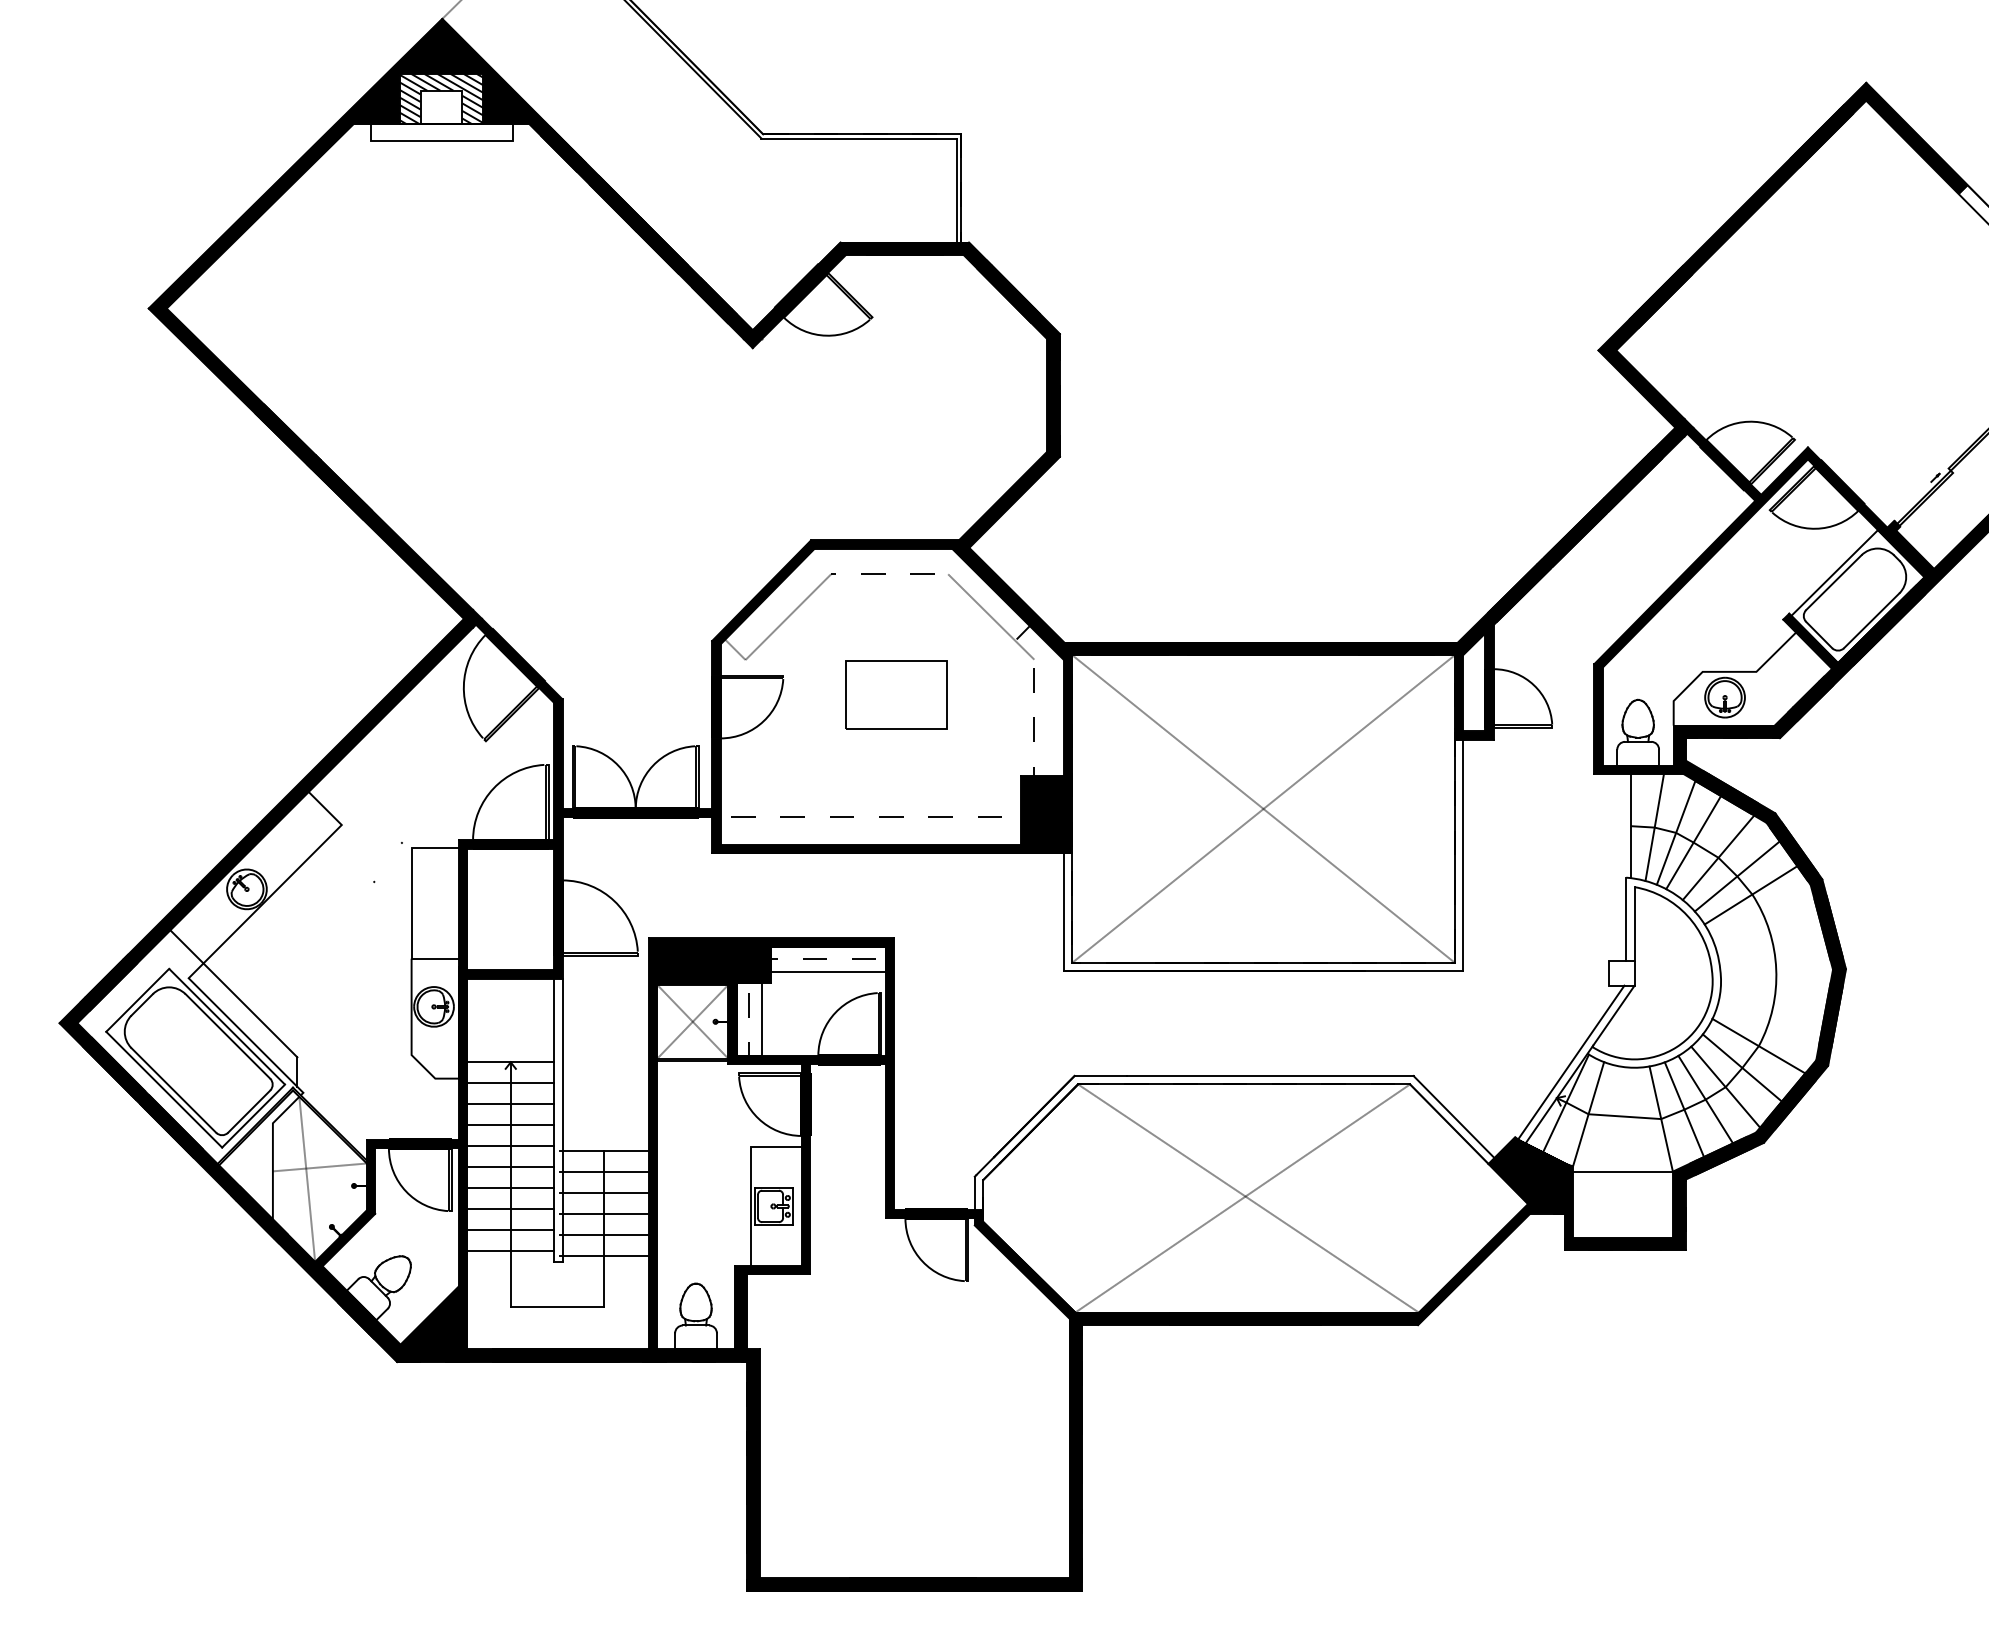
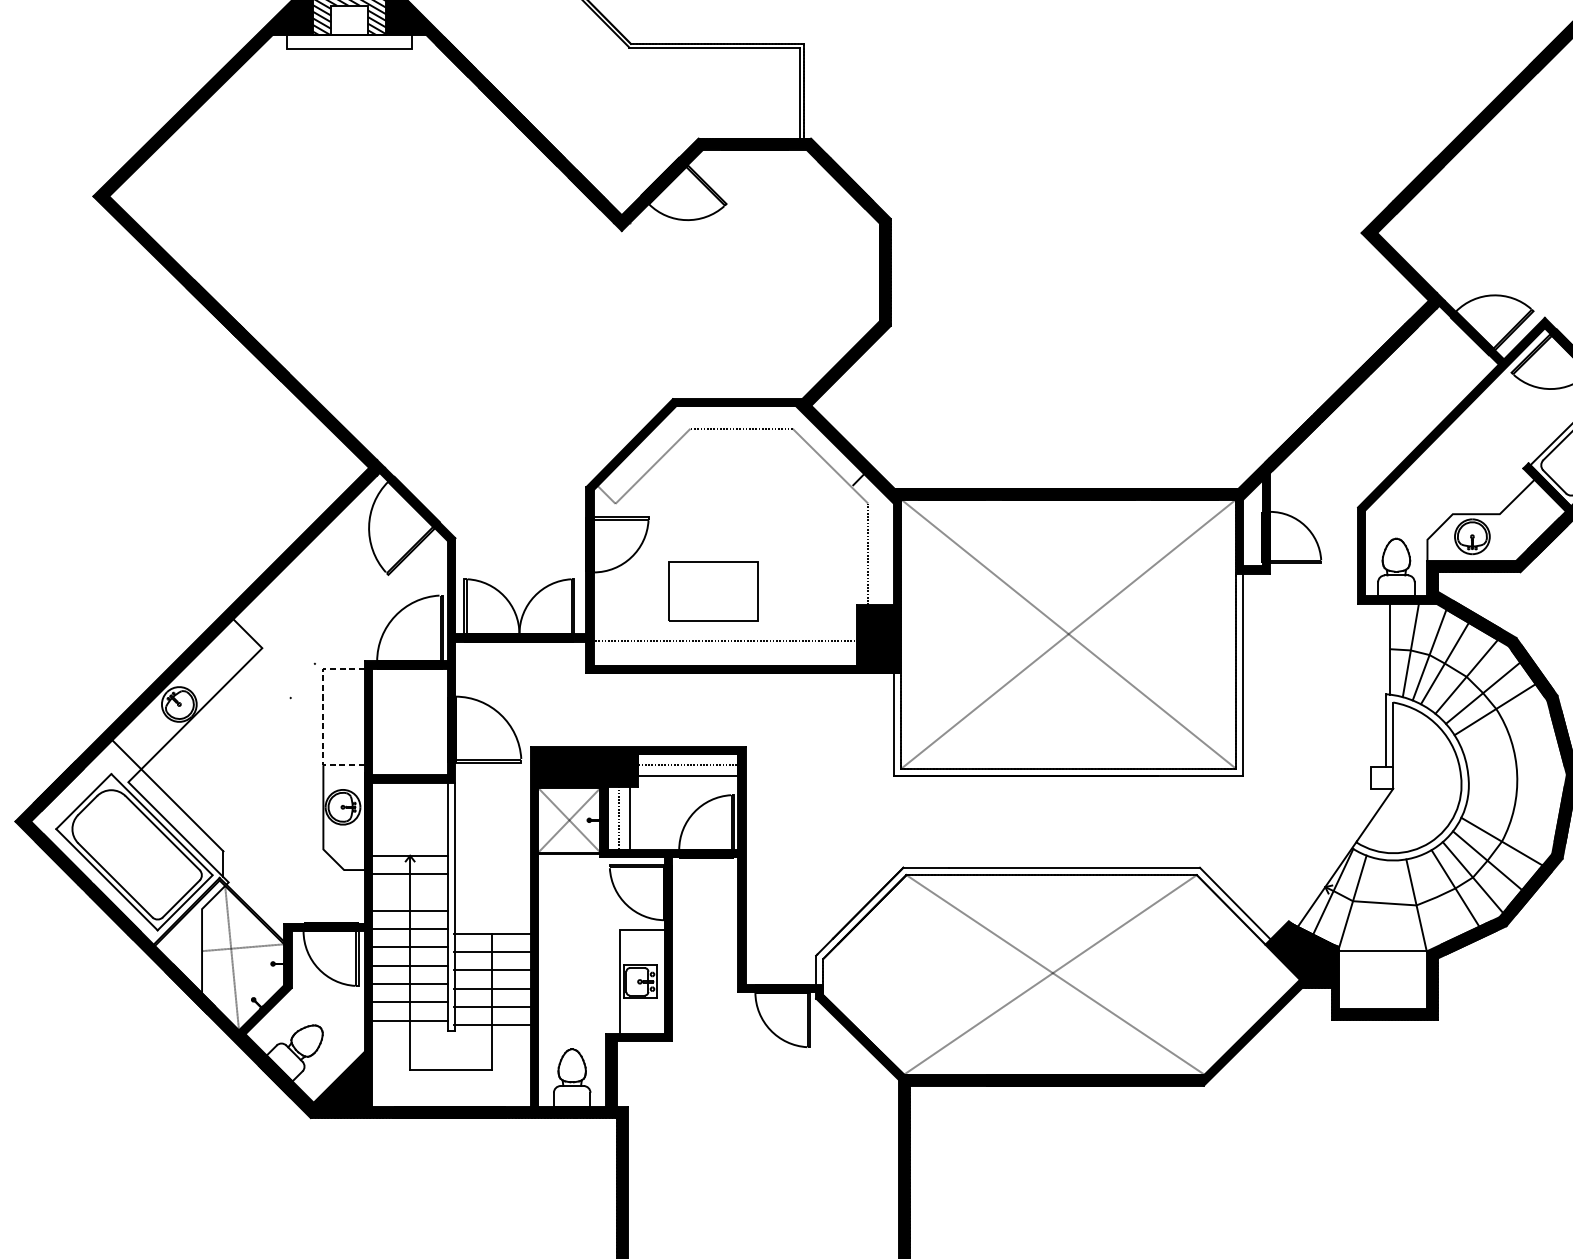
part: (896, 694) -> (713, 590), moved
line: (411, 904) -> (323, 717), solid -> dashed
line: (1571, 1062) -> (1338, 855), removed
line: (510, 1104) -> (409, 892), removed
line: (1684, 1109) -> (1436, 897), removed

